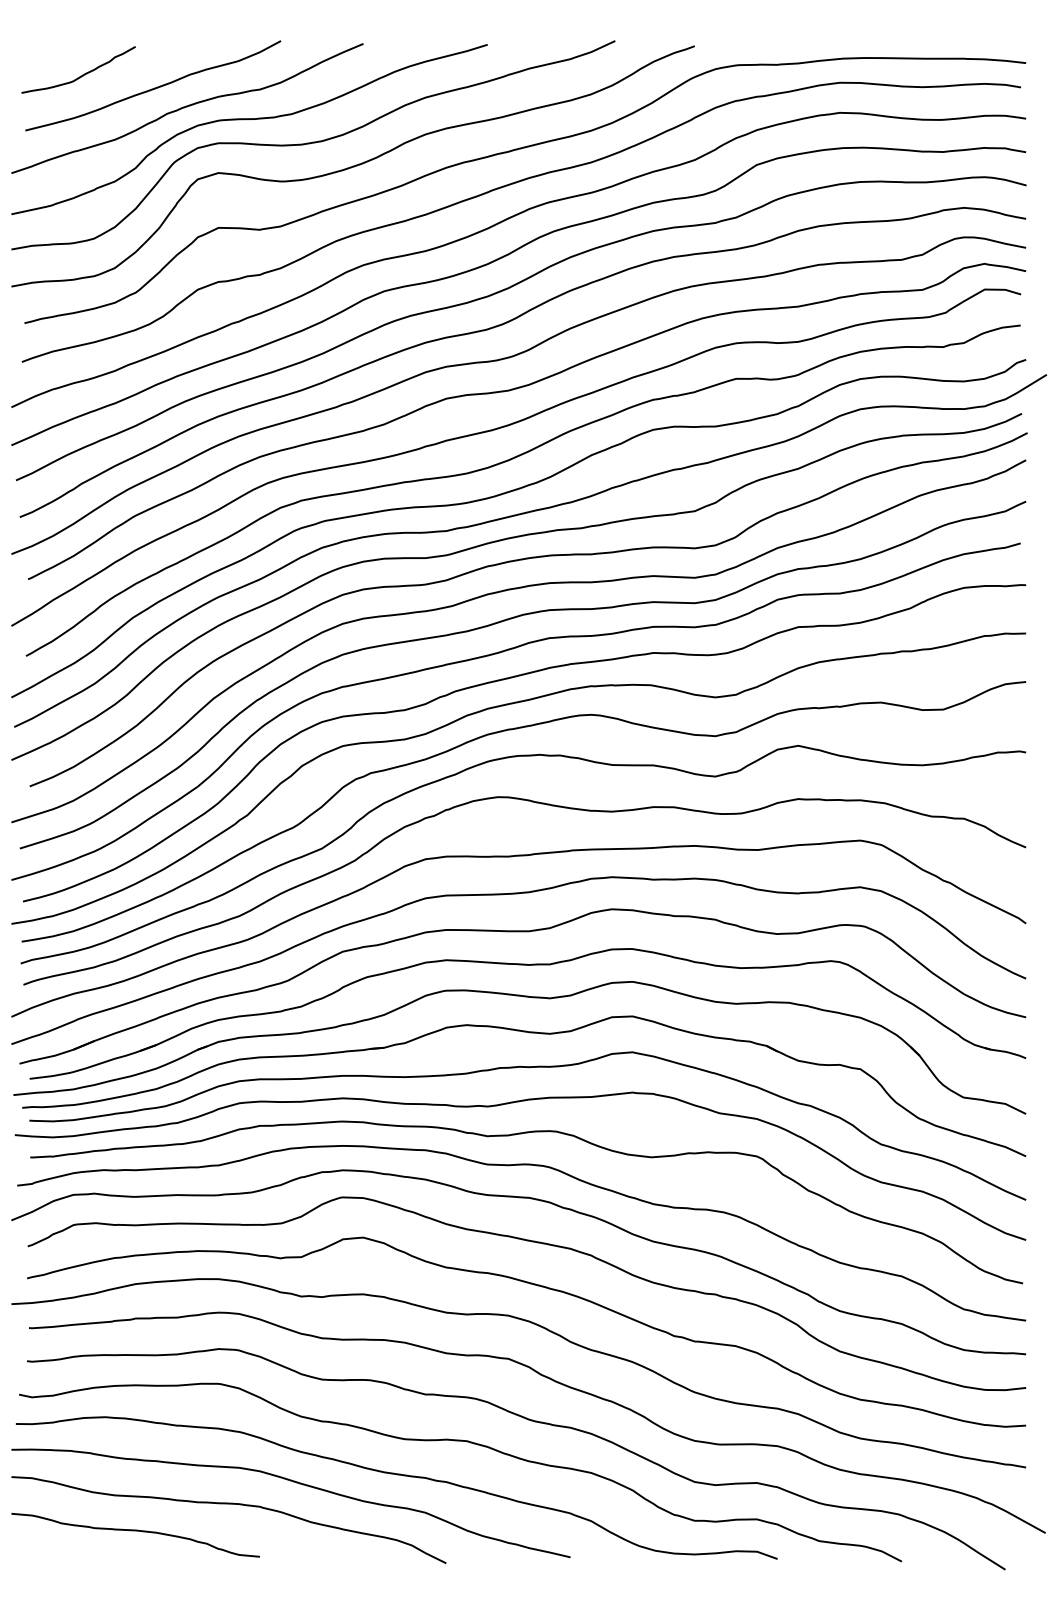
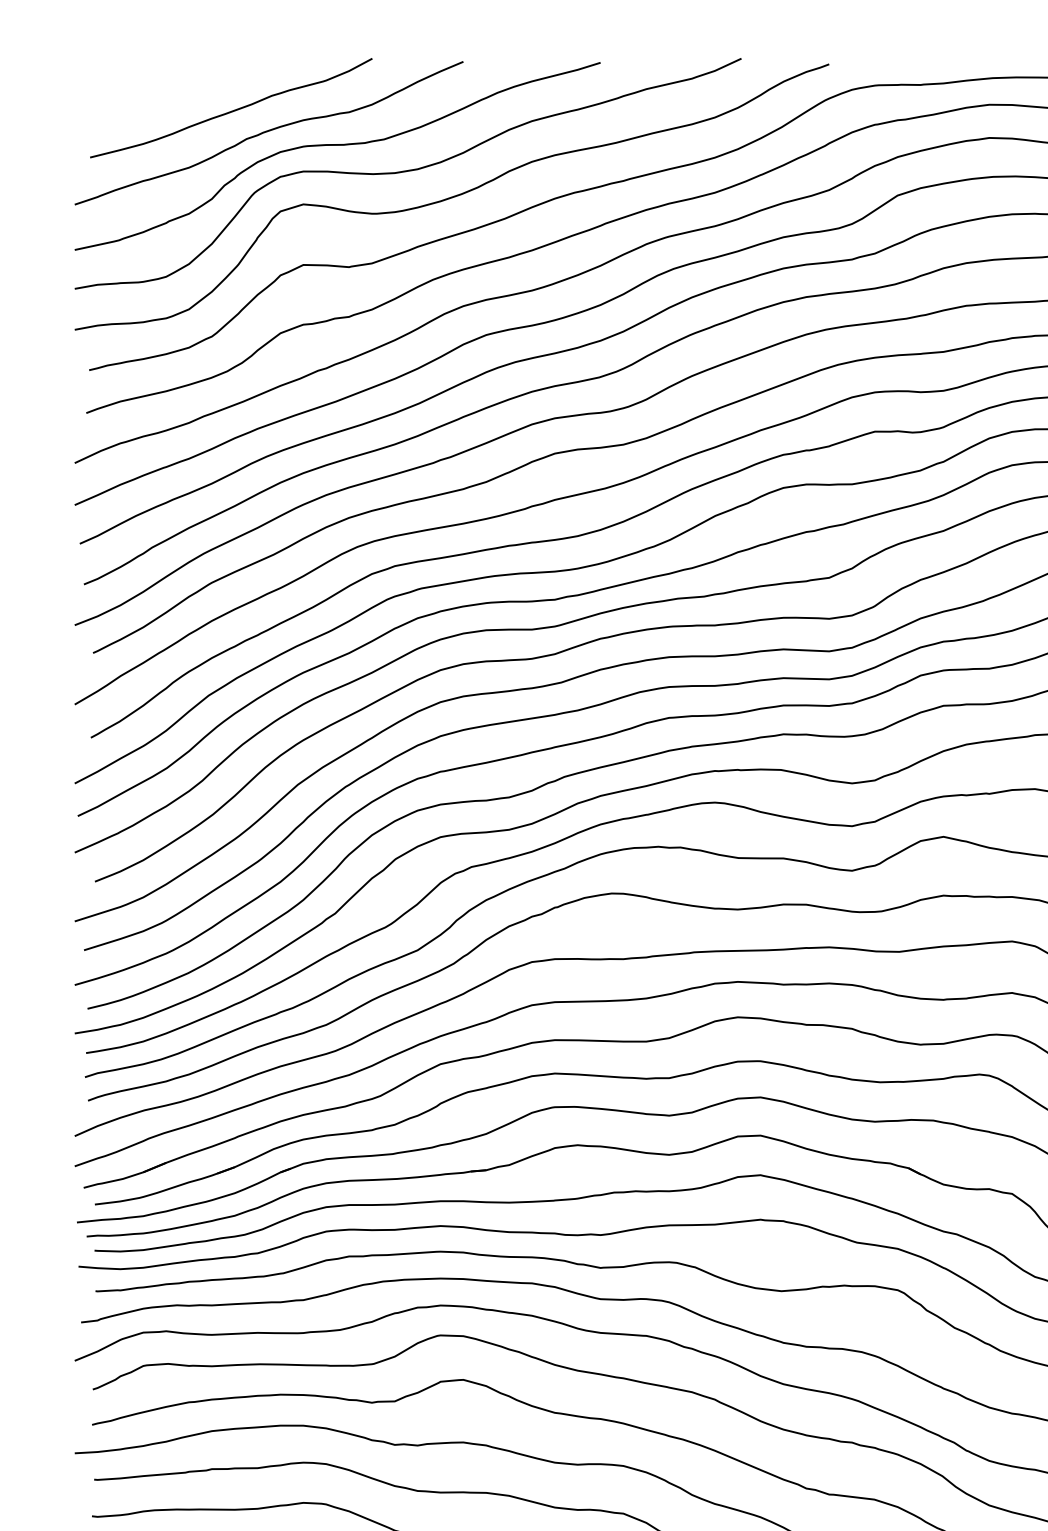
curve: (82, 74) -> (153, 95), removed

